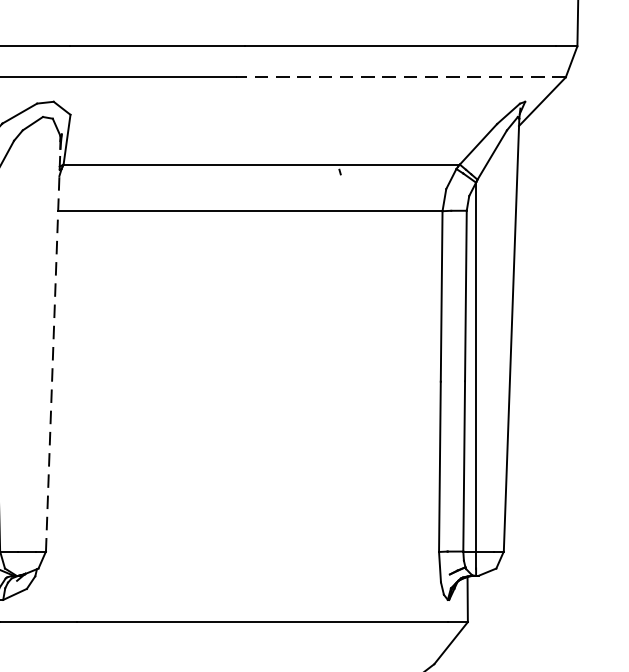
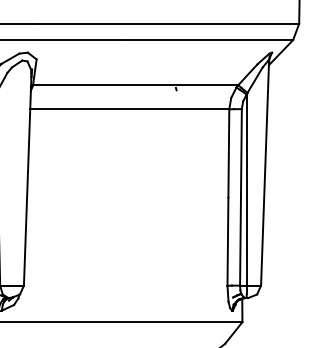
line: (400, 78) -> (207, 40), dashed -> solid
line: (52, 348) -> (27, 180), dashed -> solid

